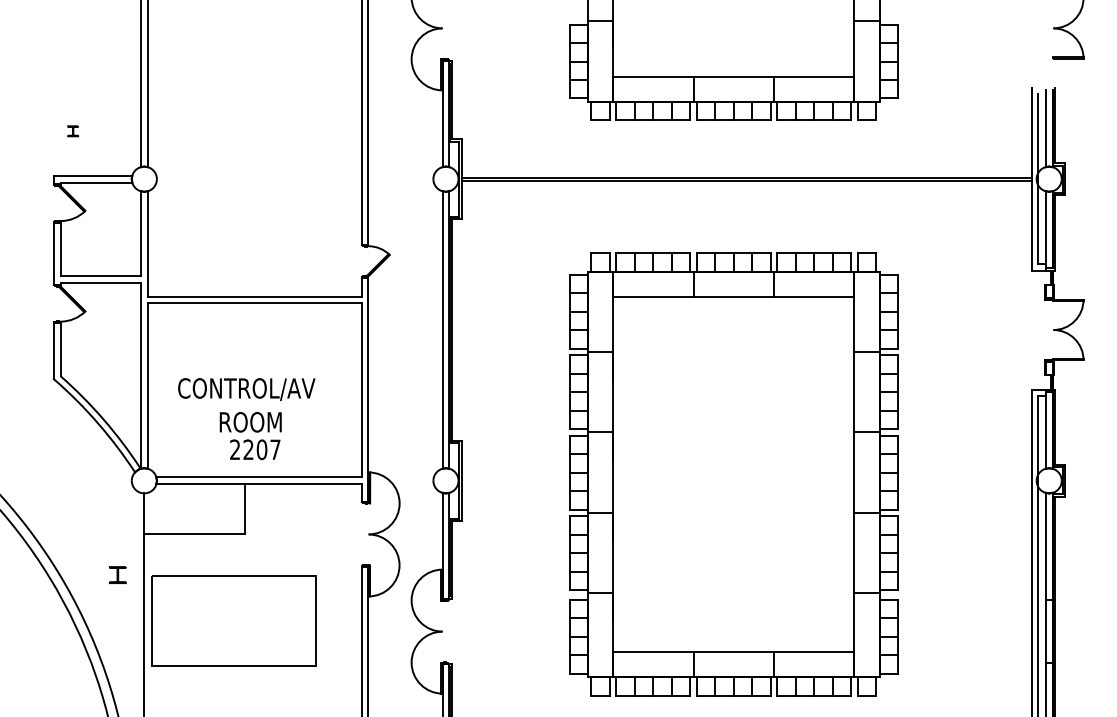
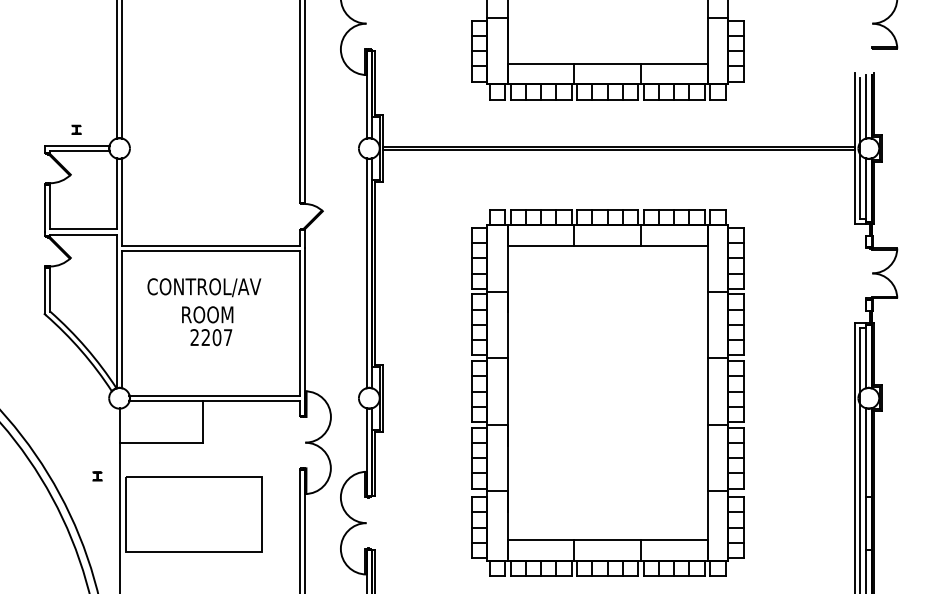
part: (73, 130) -> (76, 129), moved
text: (246, 419) -> (204, 312), moved
part: (117, 575) -> (97, 476), size x0.62

